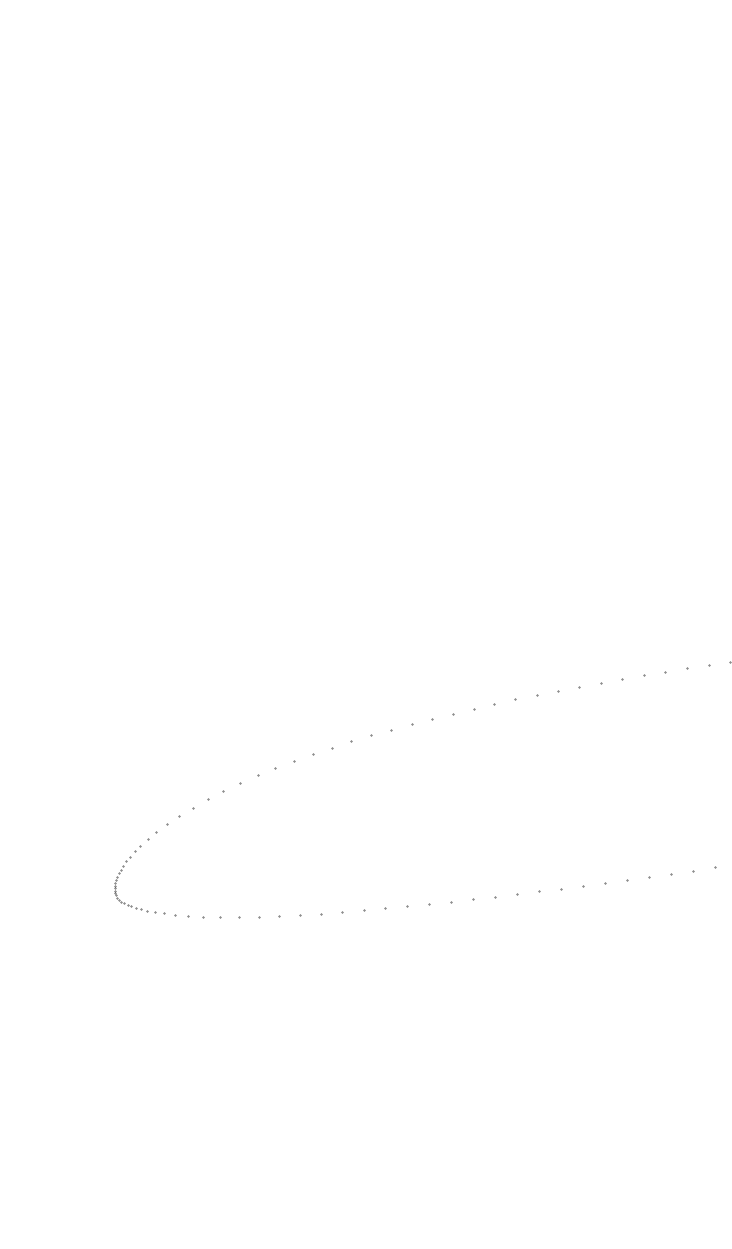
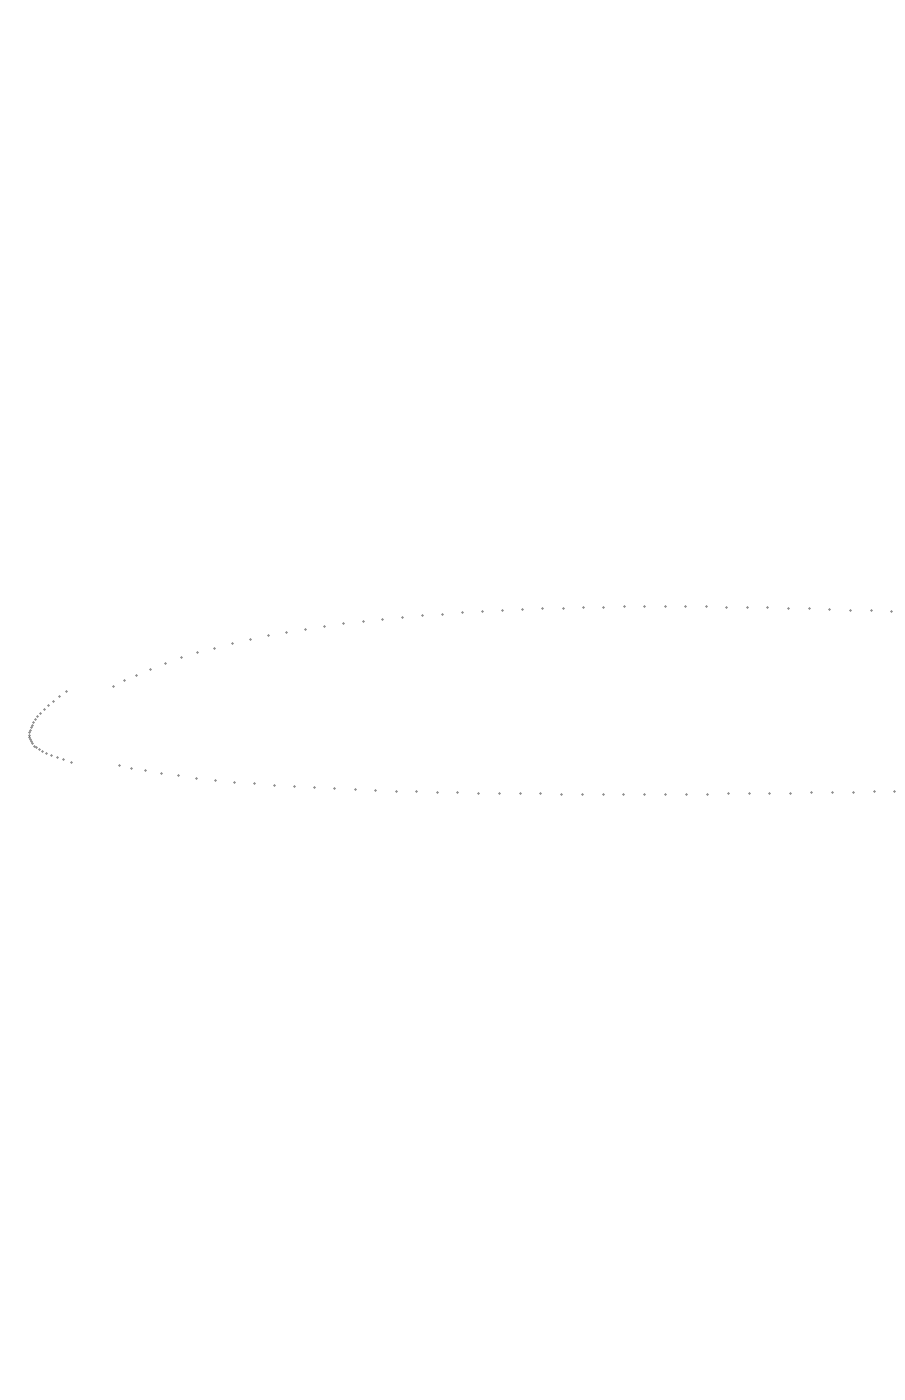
part: (123, 867) -> (40, 714), moved

